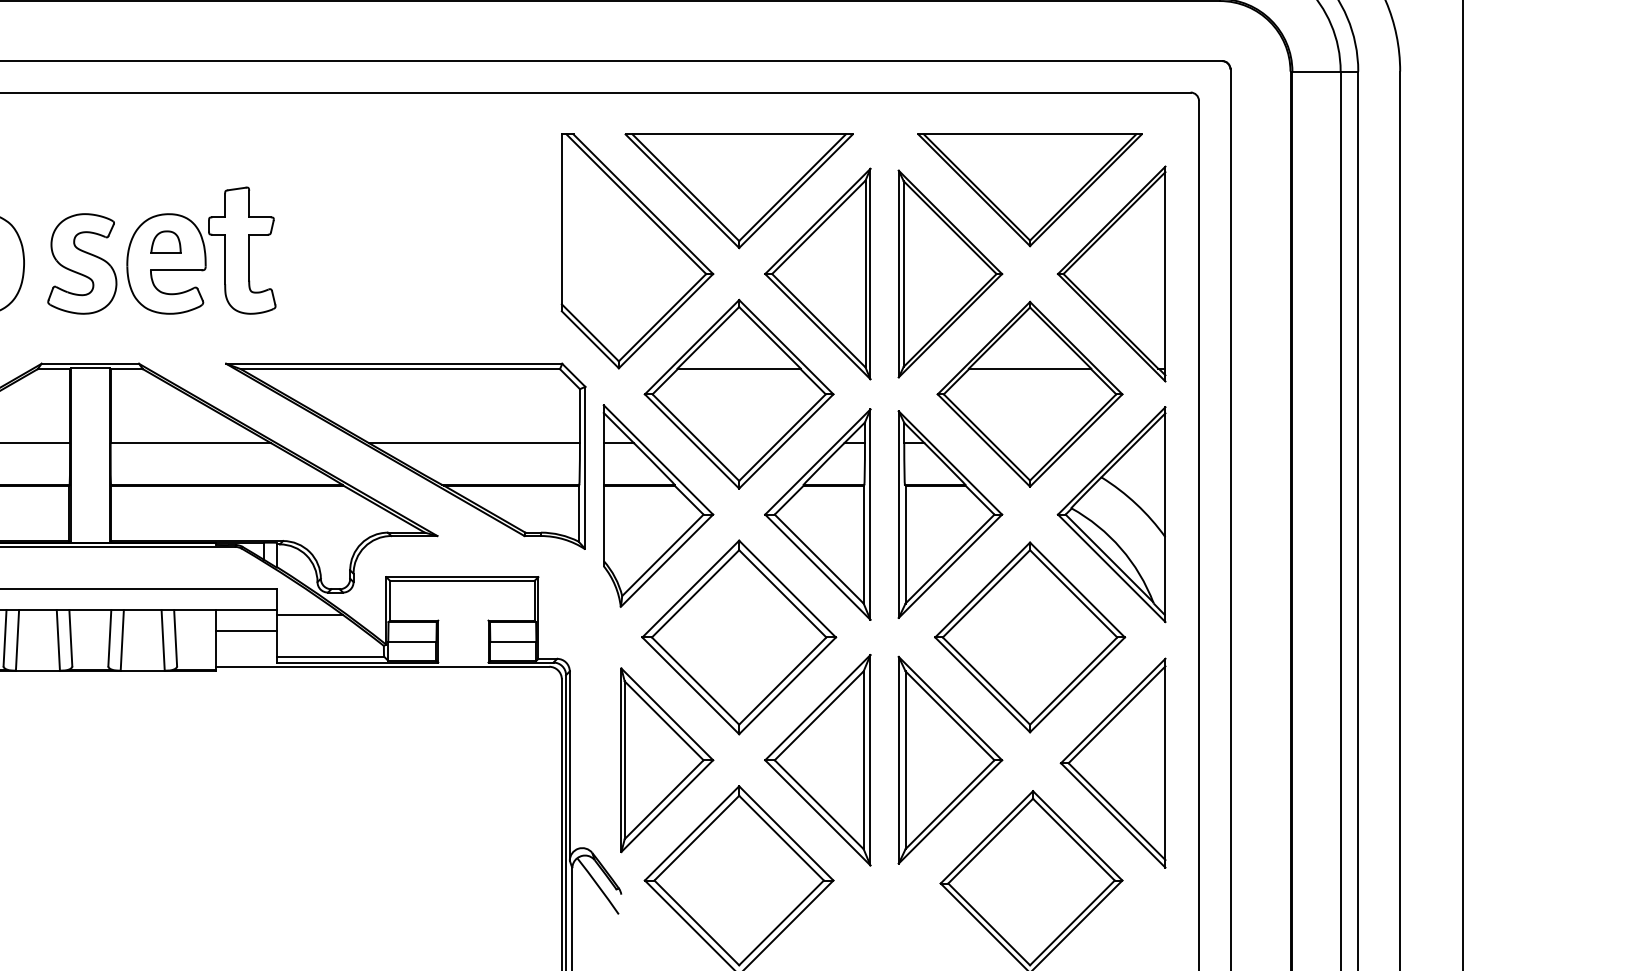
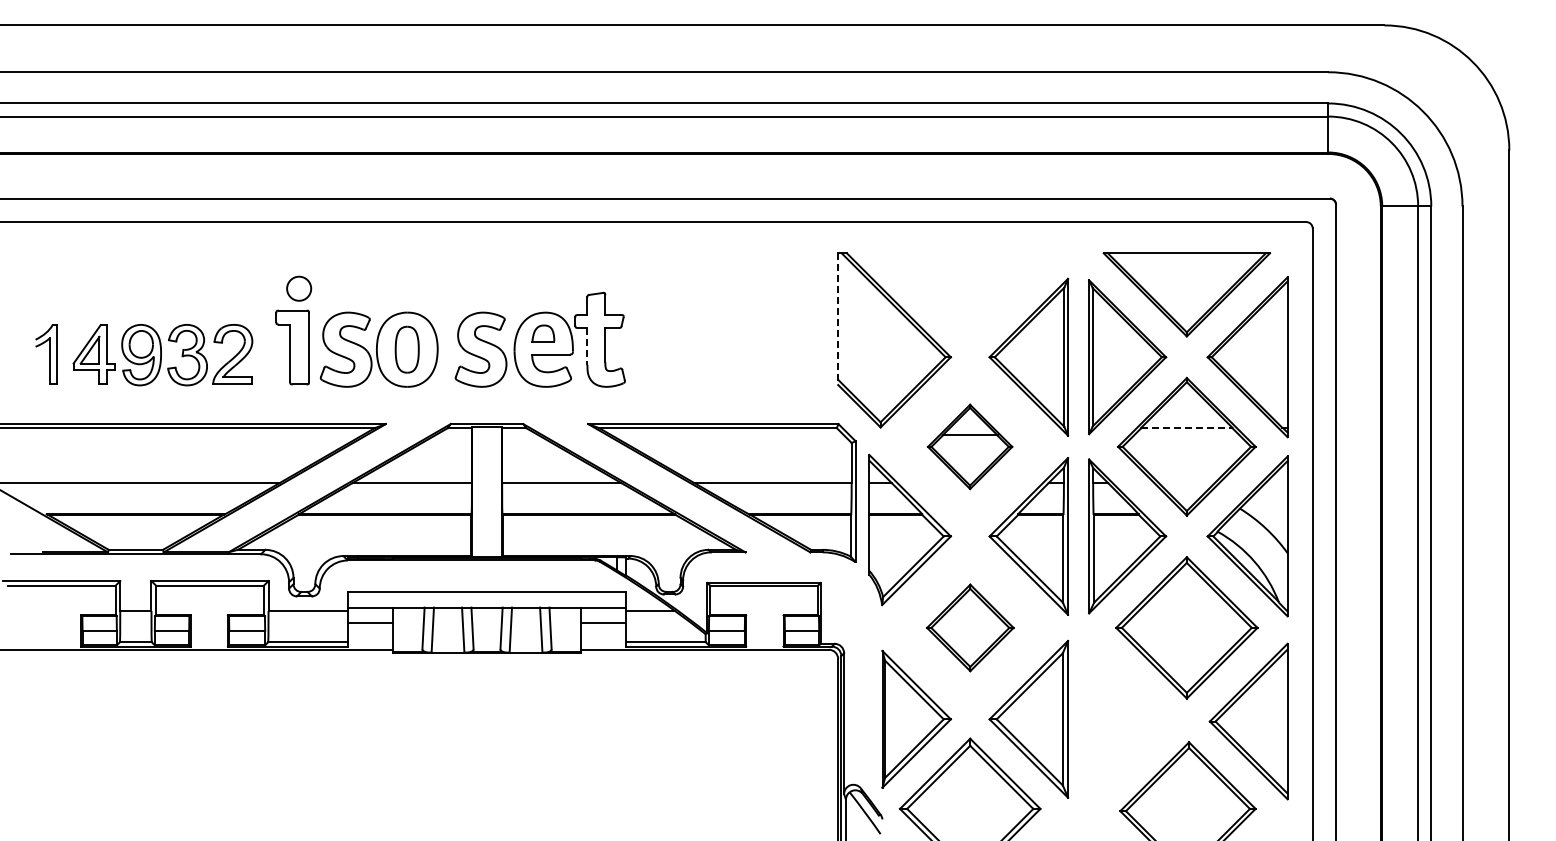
part: (738, 191) -> (969, 295), removed
line: (562, 223) -> (838, 319), solid -> dashed
line: (225, 259) -> (587, 346), solid -> dashed
line: (1029, 368) -> (1186, 427), solid -> dashed
part: (738, 393) -> (969, 446), size x0.6
part: (739, 636) -> (970, 627), size x0.6
part: (950, 760) -> (1127, 719), removed

